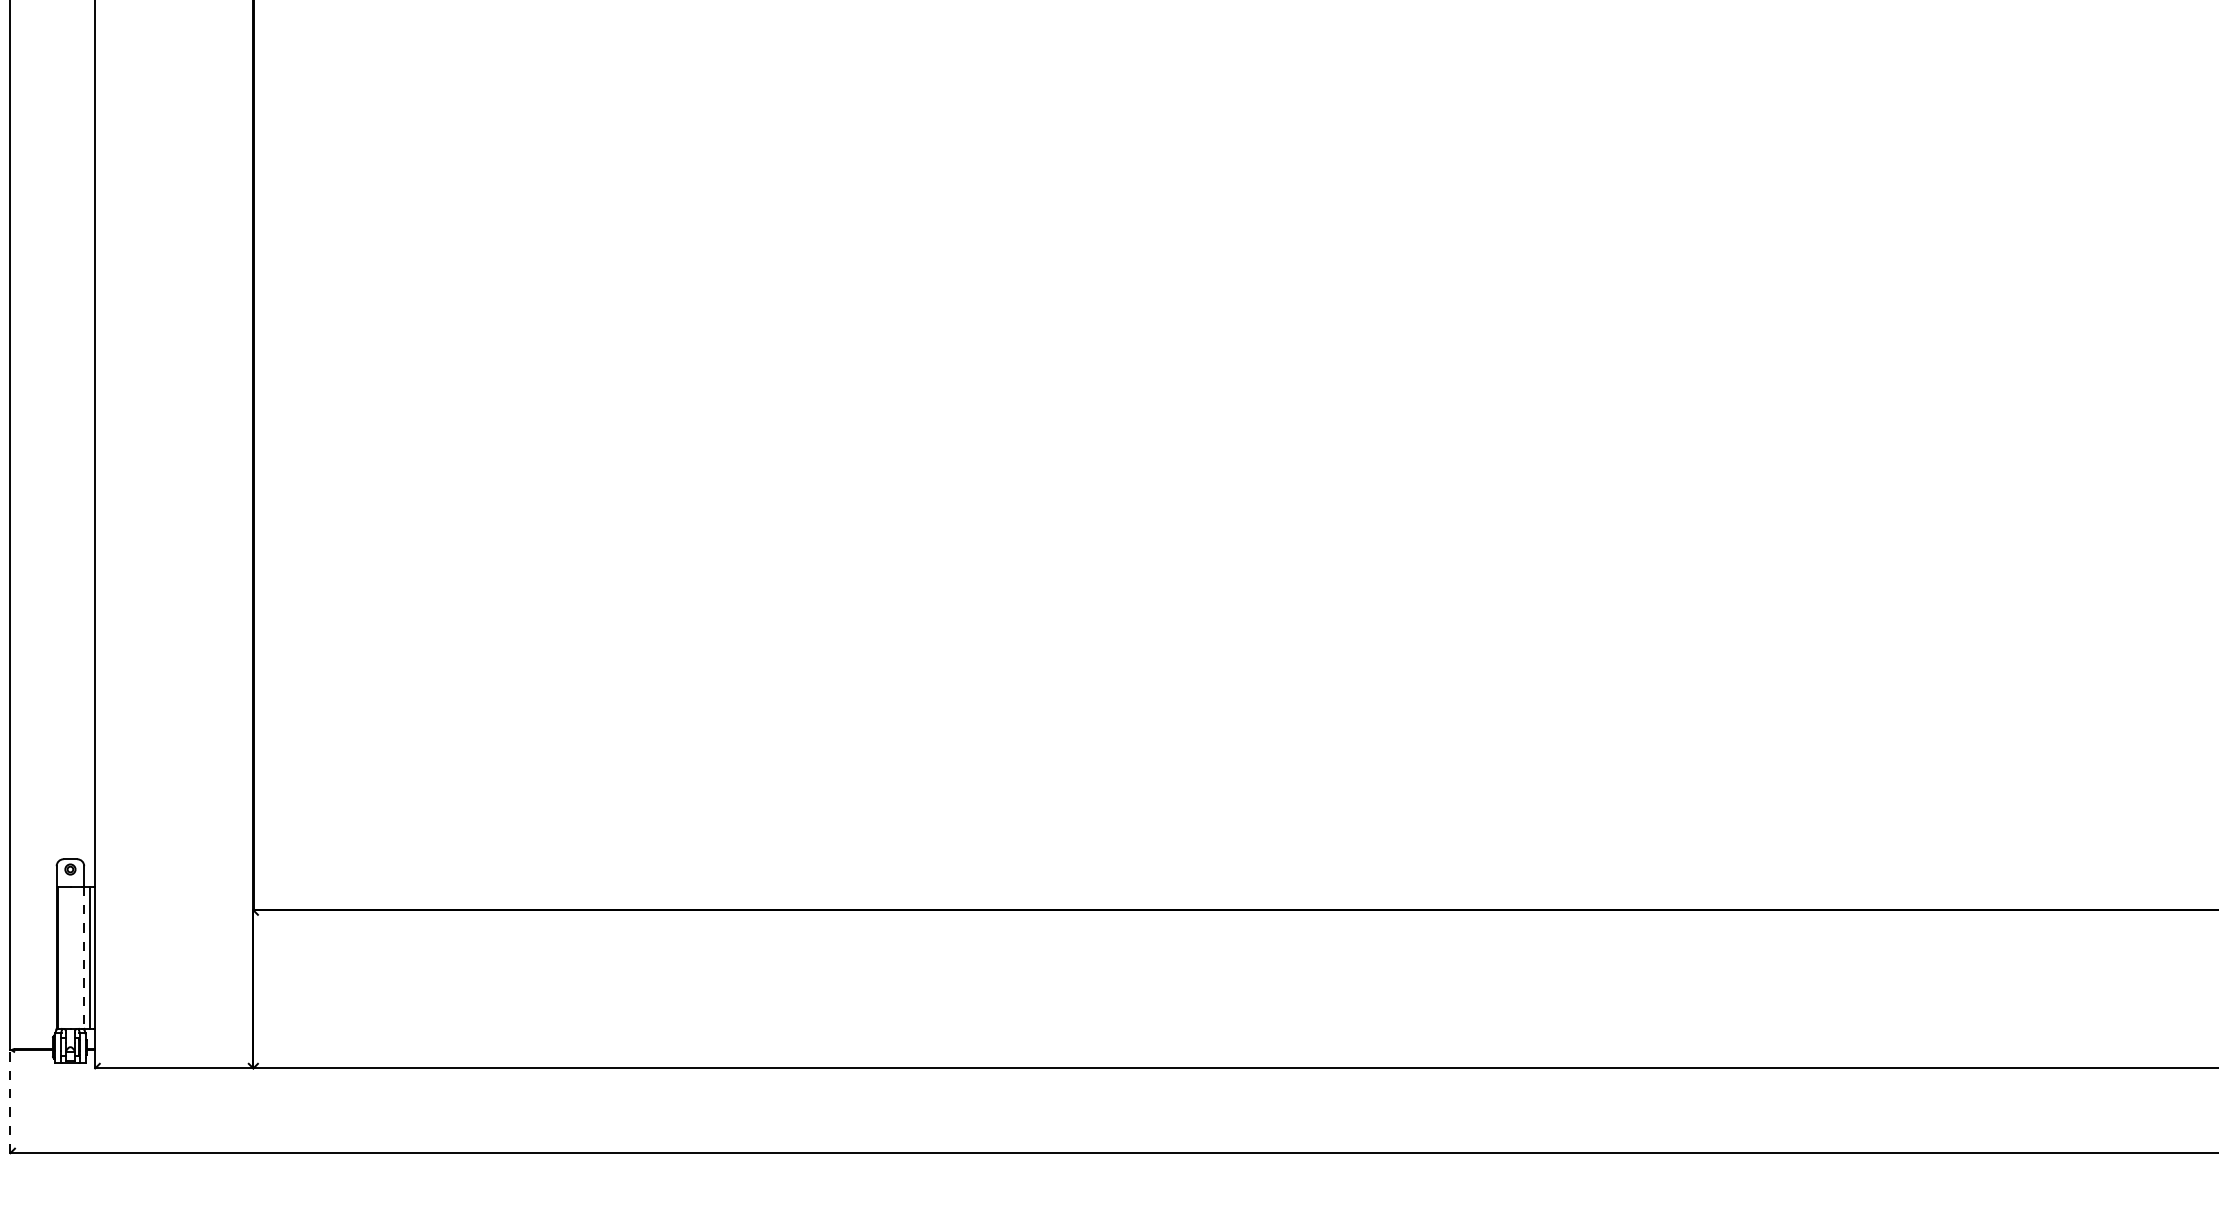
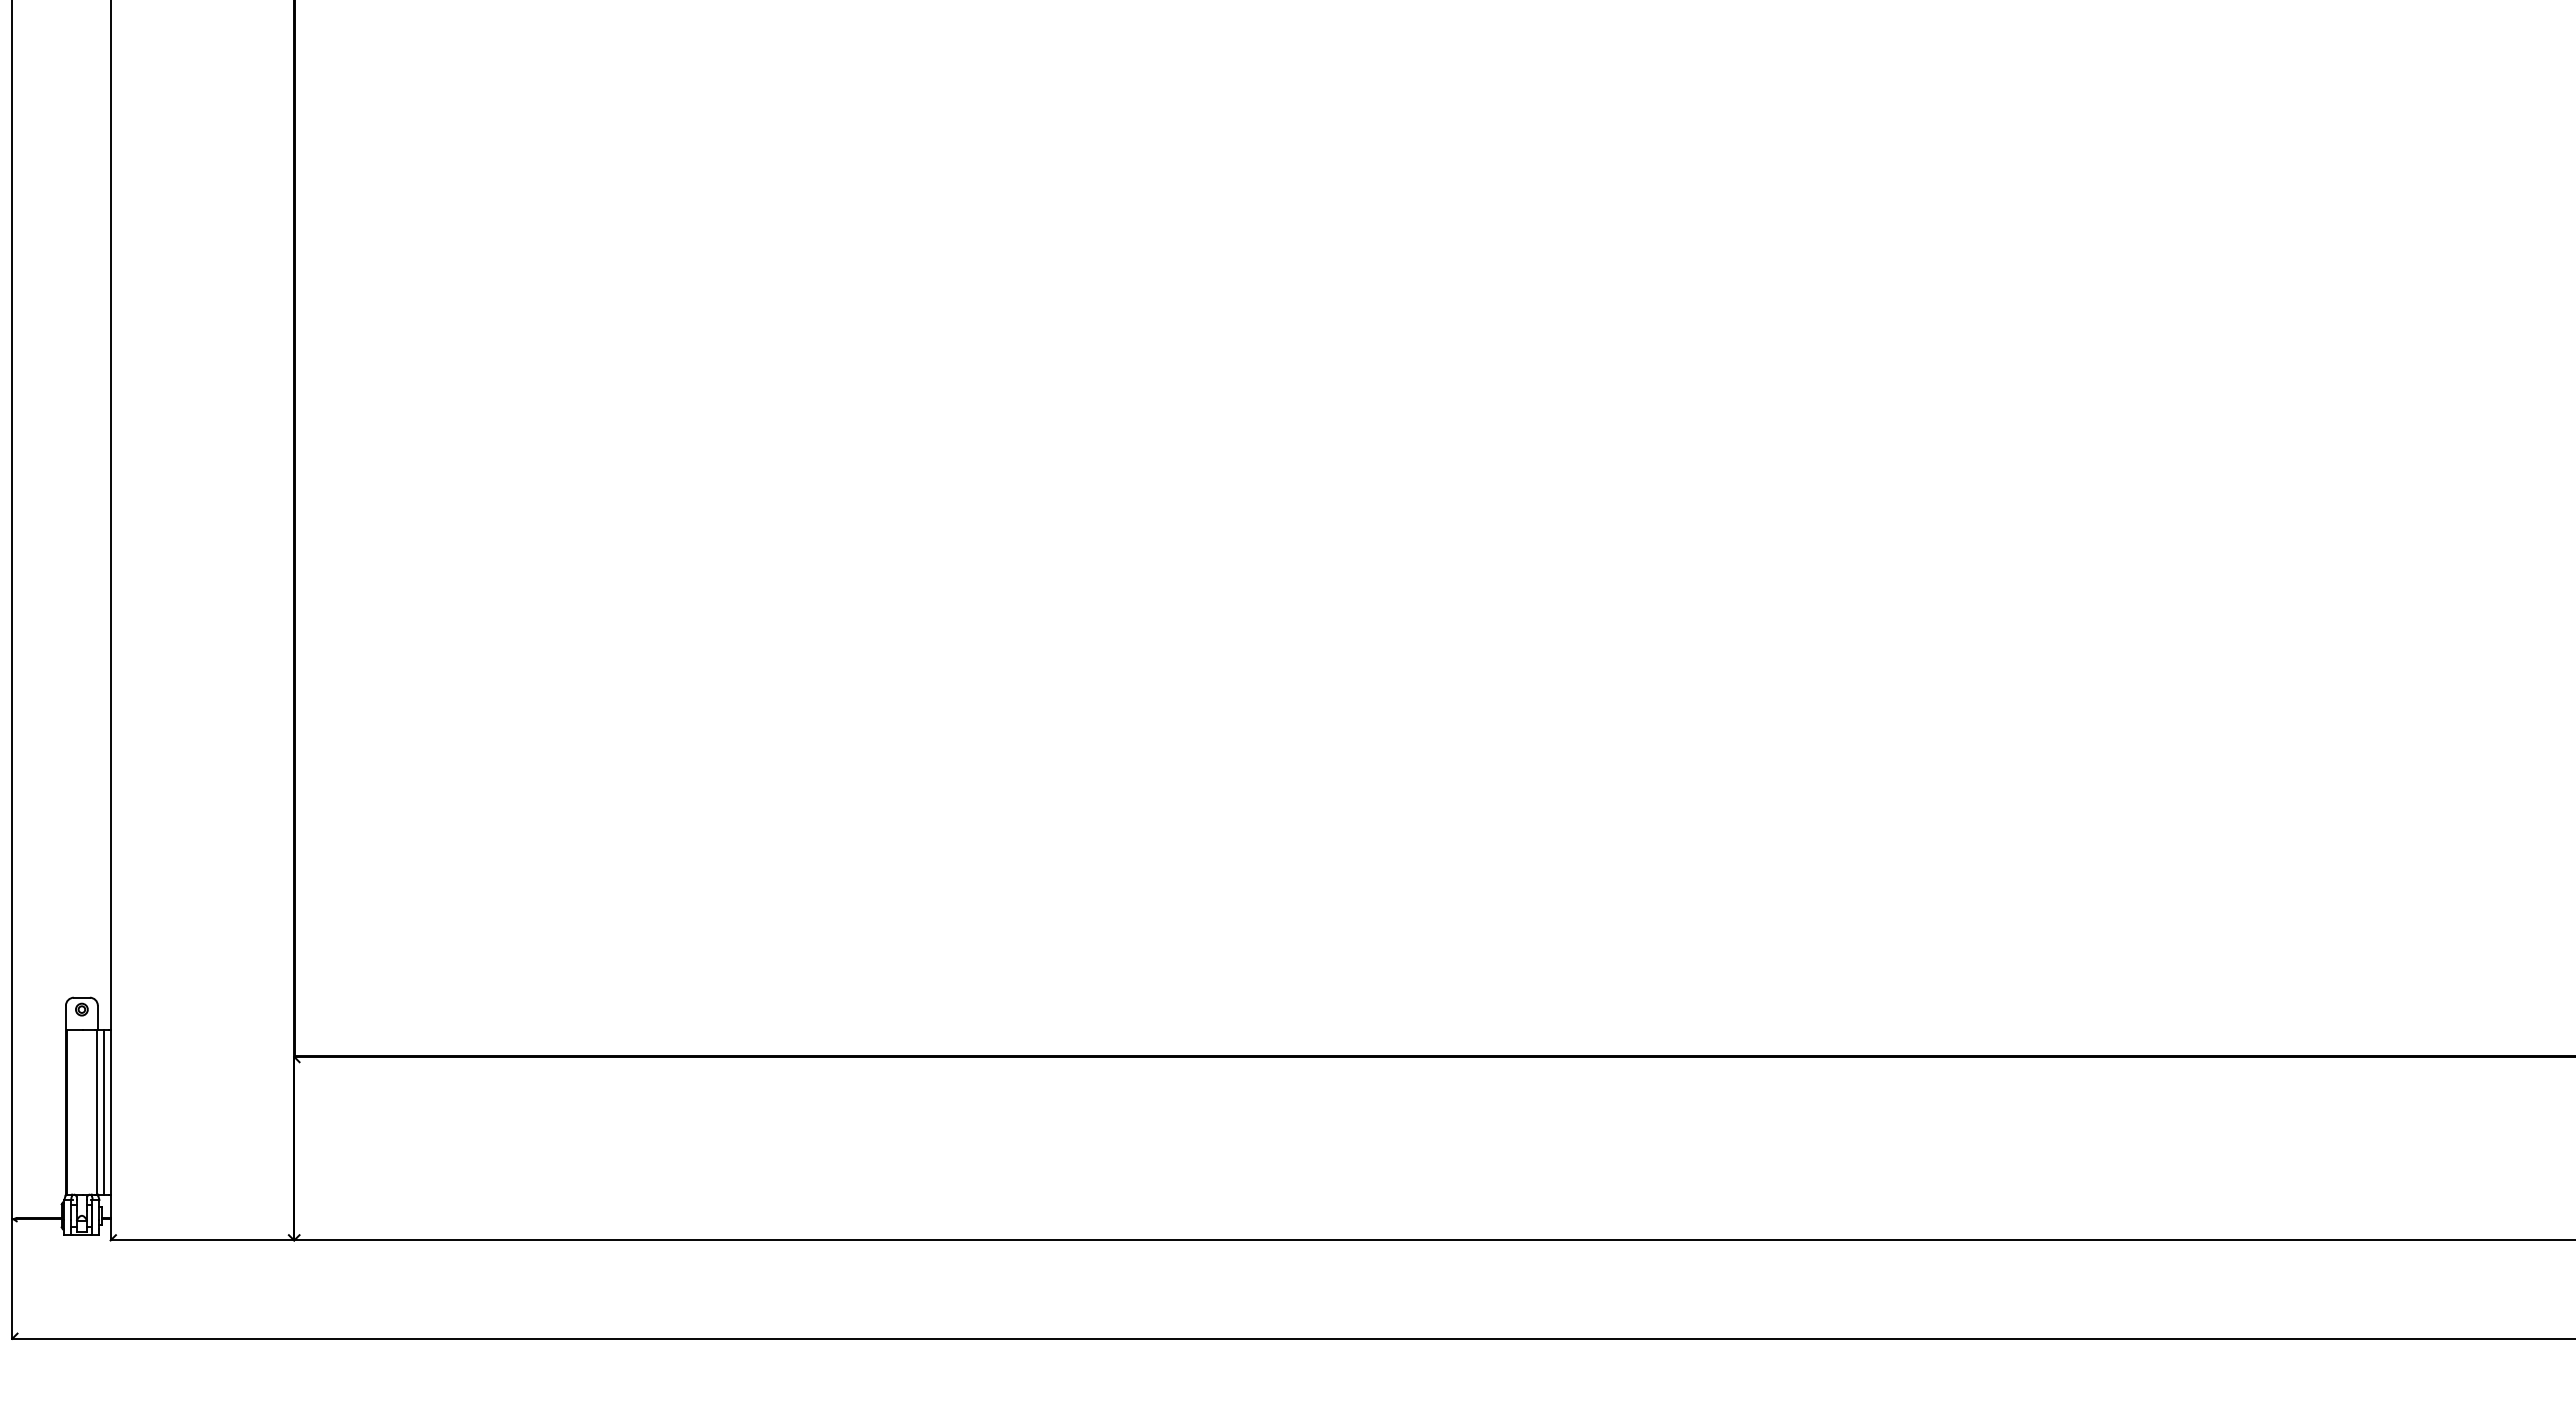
line: (83, 958) -> (97, 1112), dashed -> solid
line: (10, 1102) -> (12, 1279), dashed -> solid

